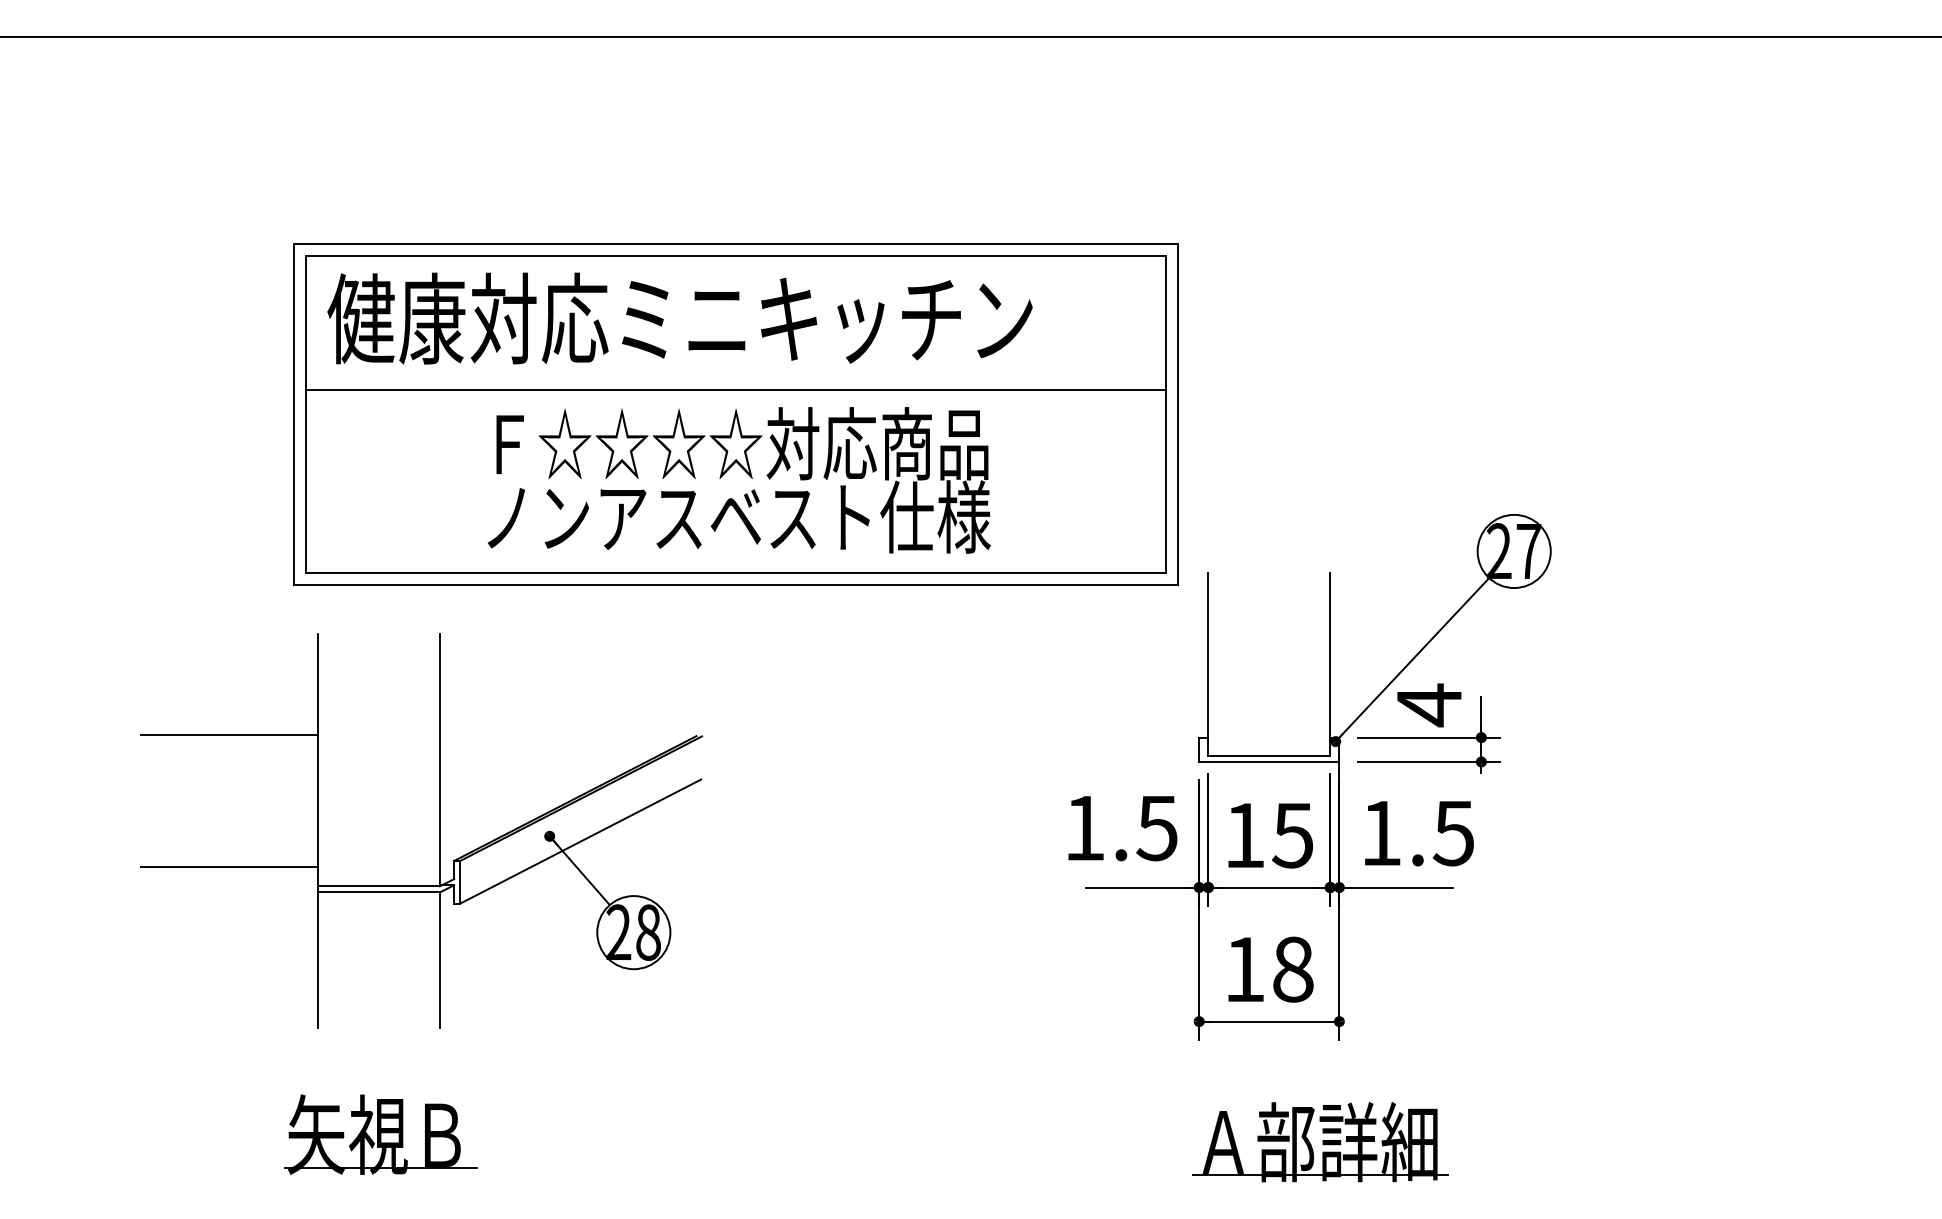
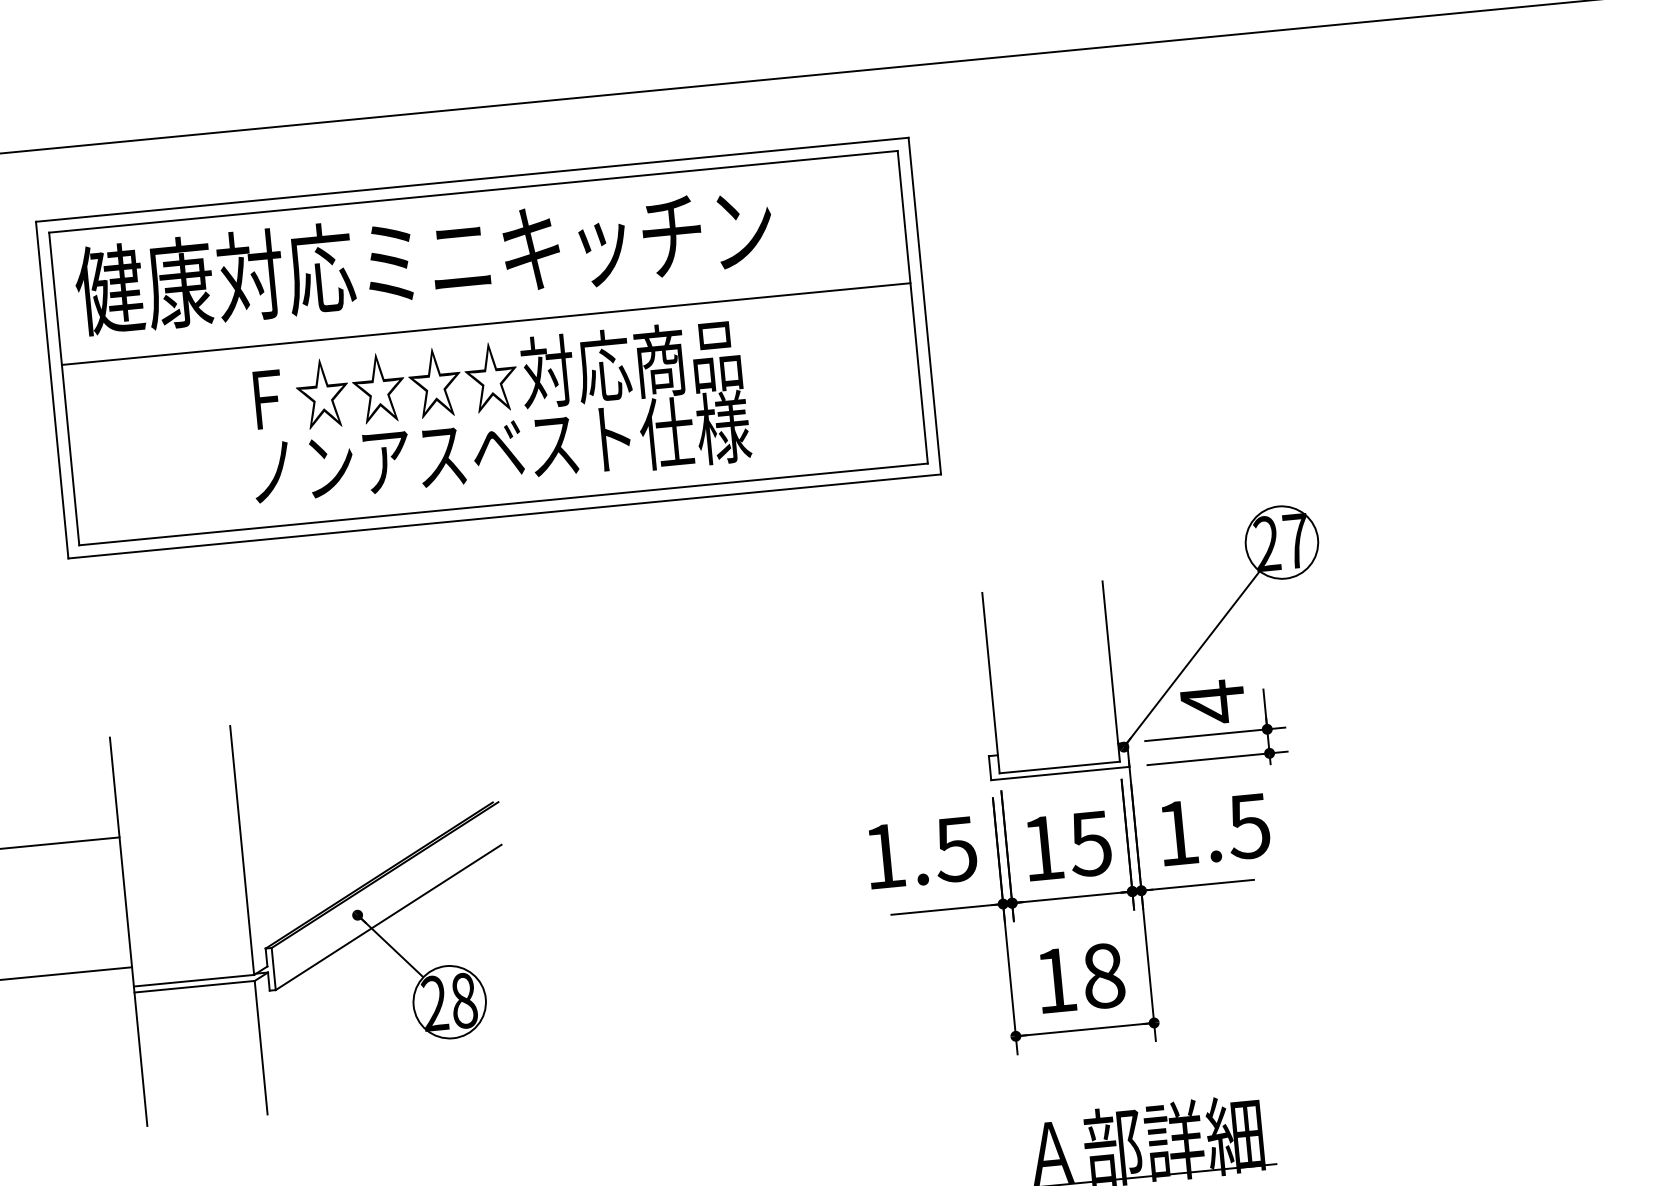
part: (735, 414) -> (487, 348), moved

